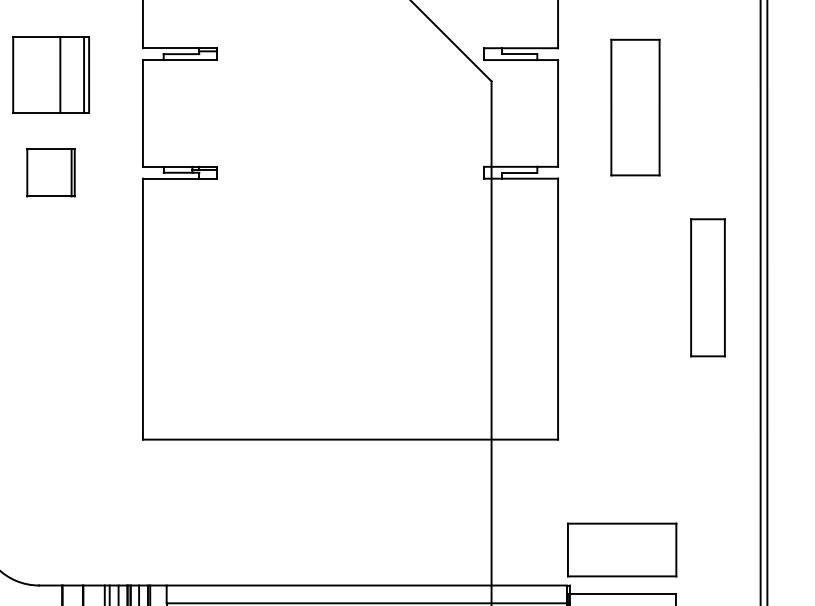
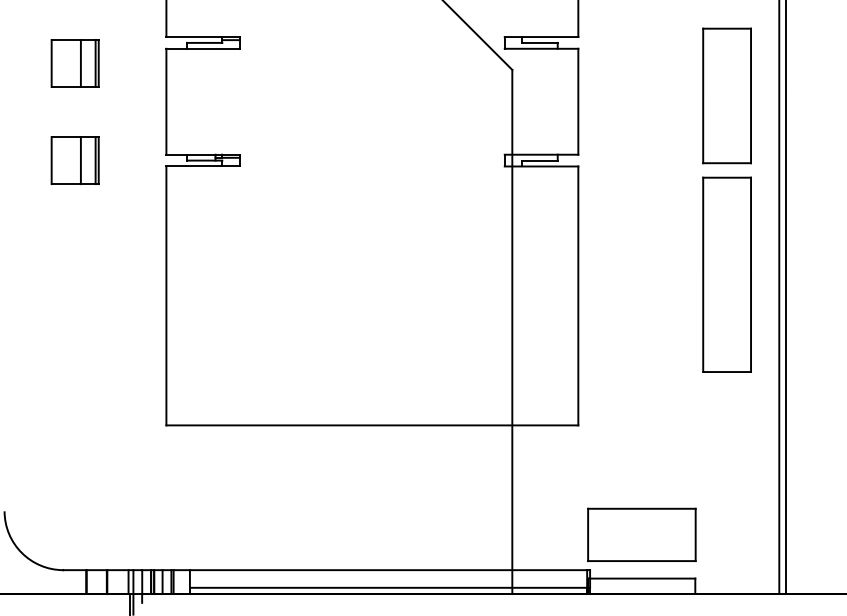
part: (50, 74) -> (74, 63), size x0.62
part: (634, 107) -> (726, 95), moved
line: (56, 172) -> (80, 160), added
part: (707, 287) -> (726, 274), size x1.43

